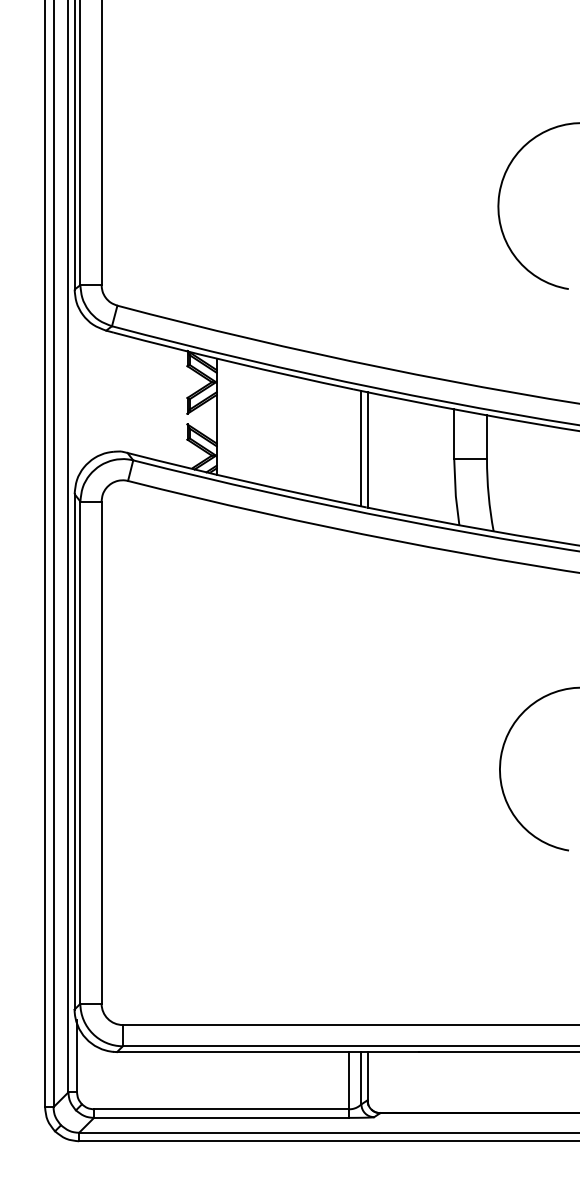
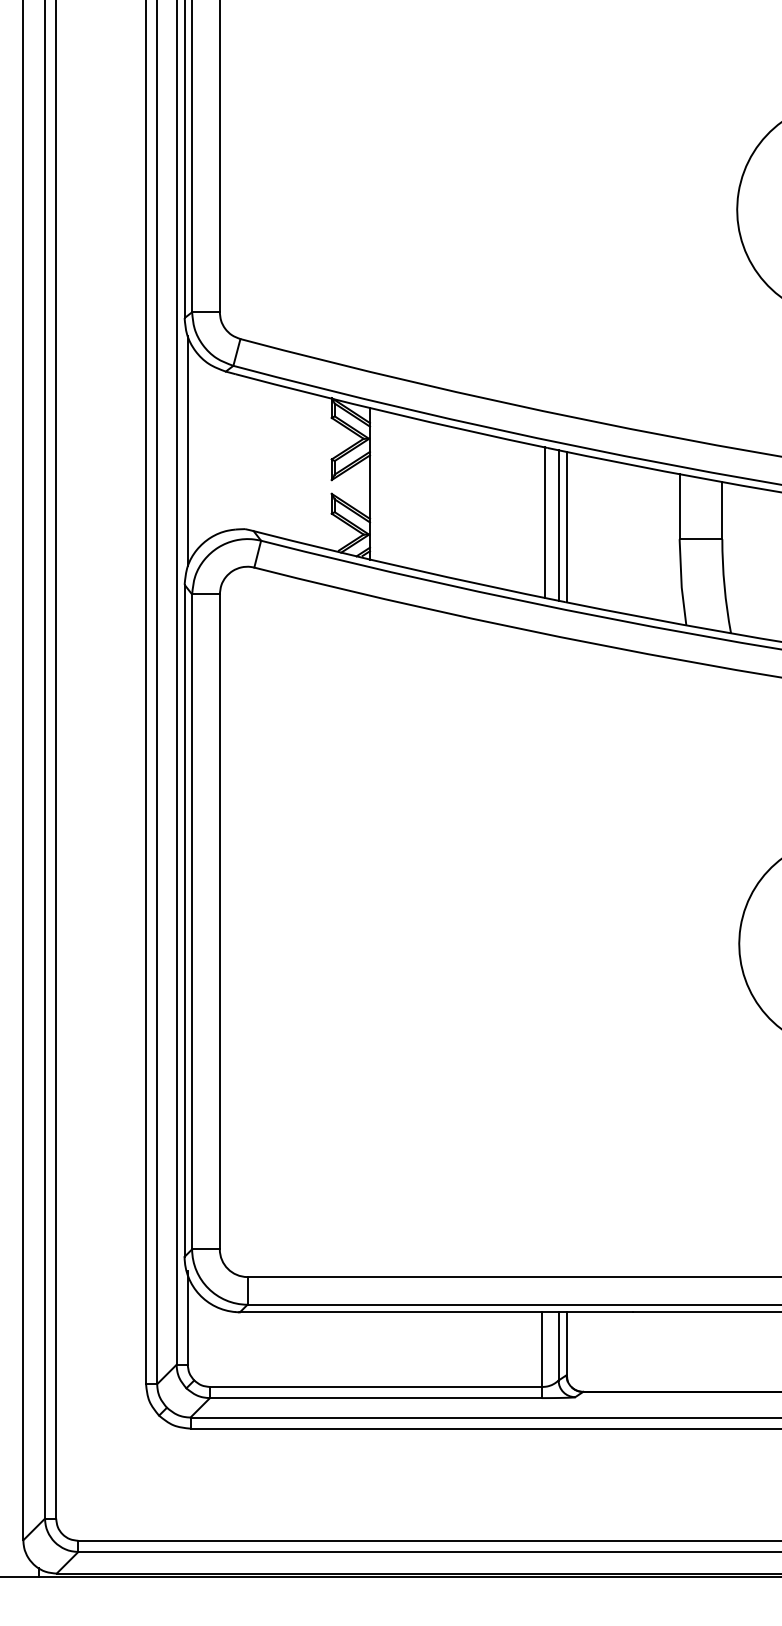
line: (76, 391) -> (187, 450), added
line: (350, 446) -> (544, 522), added

